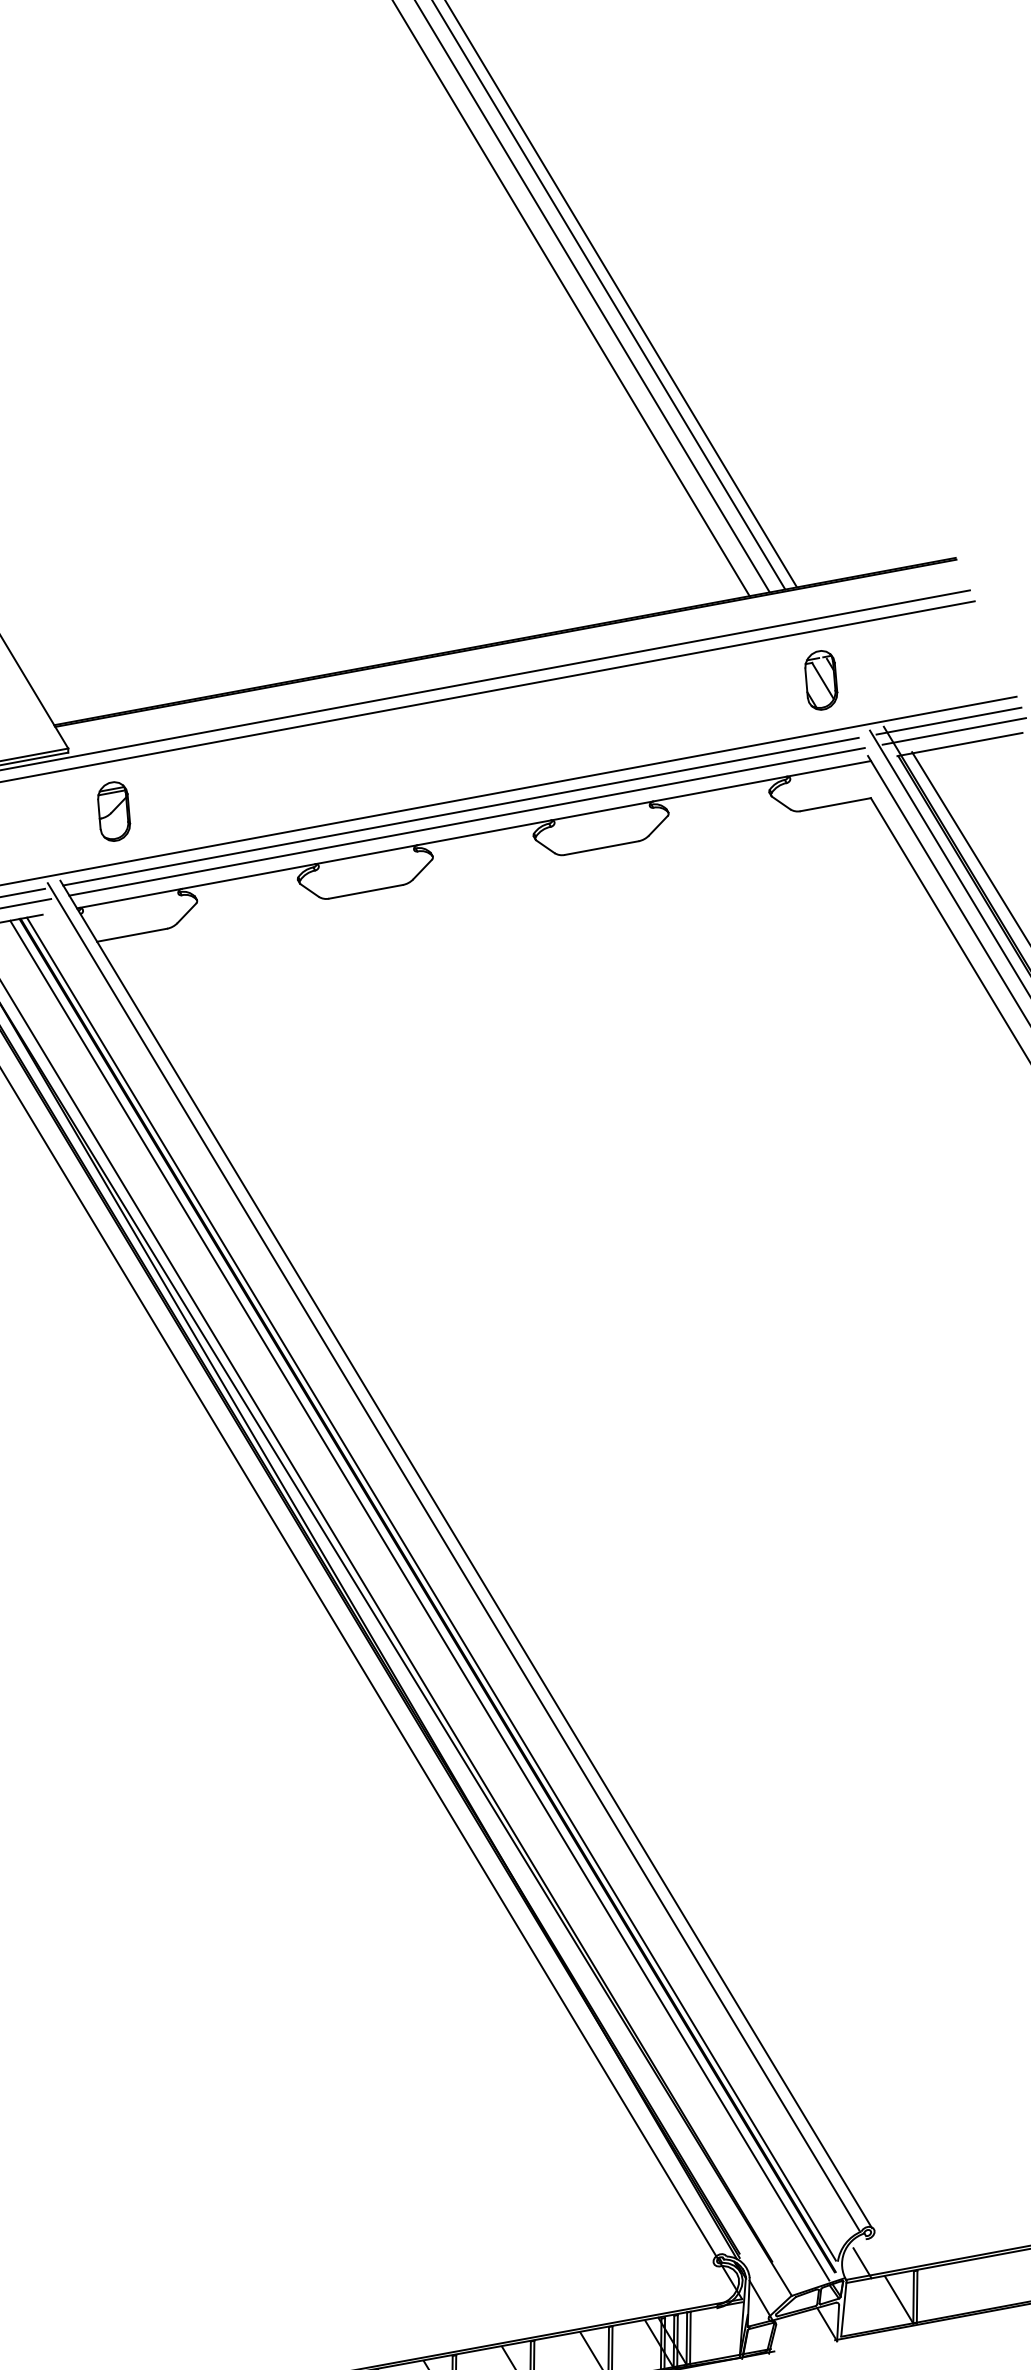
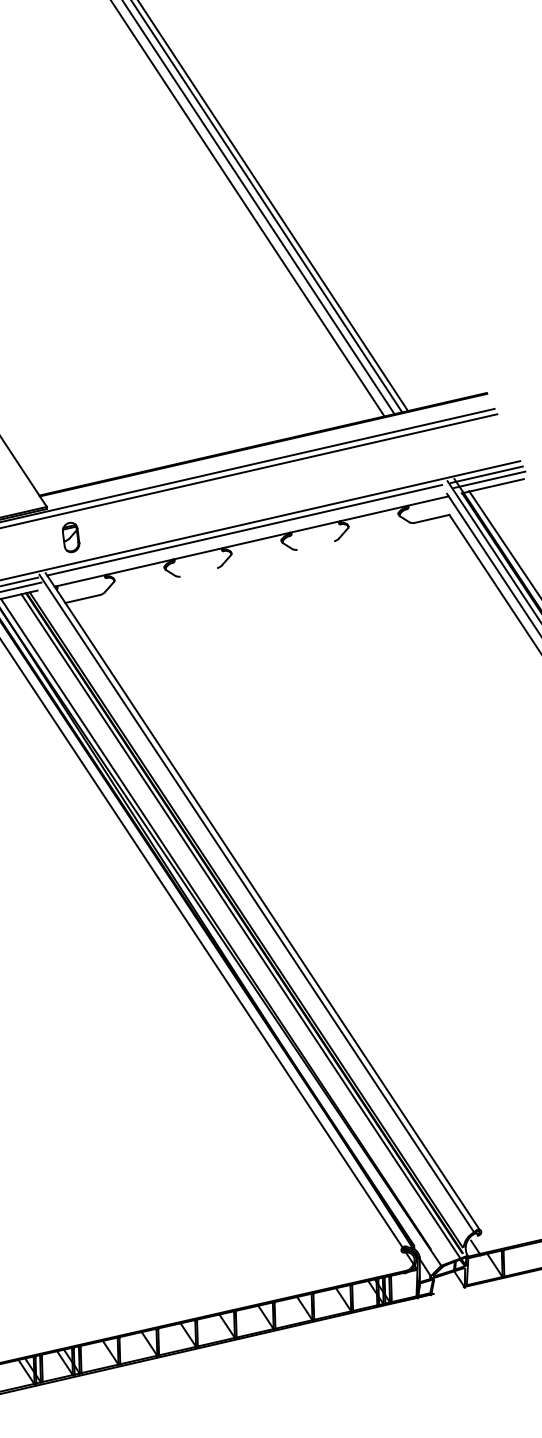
part: (822, 679) -> (422, 456), removed
line: (466, 822) -> (247, 535), removed
line: (601, 847) -> (315, 545), removed
line: (365, 892) -> (198, 572), removed

